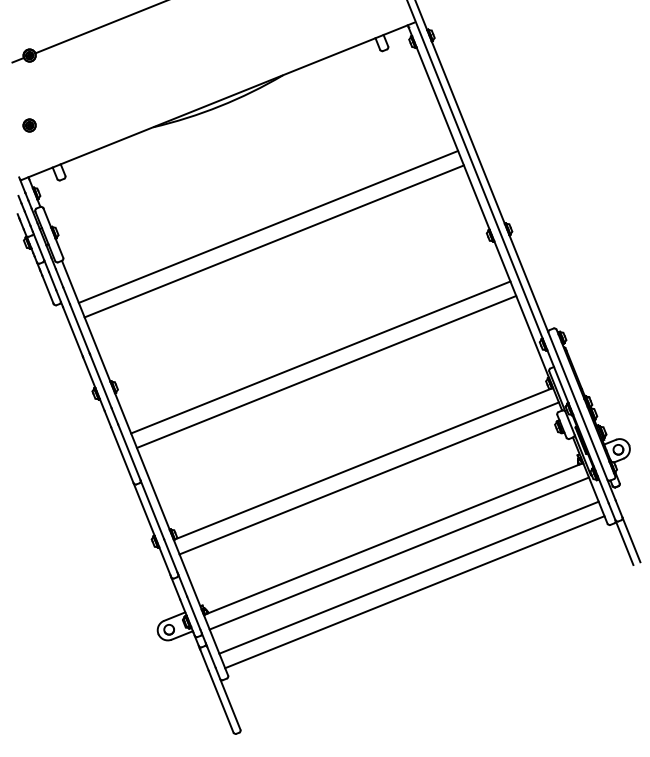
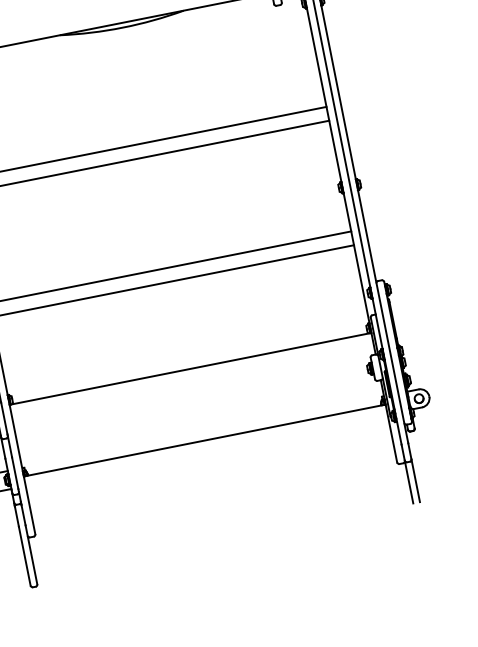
line: (368, 478) -> (192, 382), removed
line: (399, 553) -> (207, 454), removed
line: (408, 577) -> (211, 477), removed
line: (414, 592) -> (214, 491), removed

